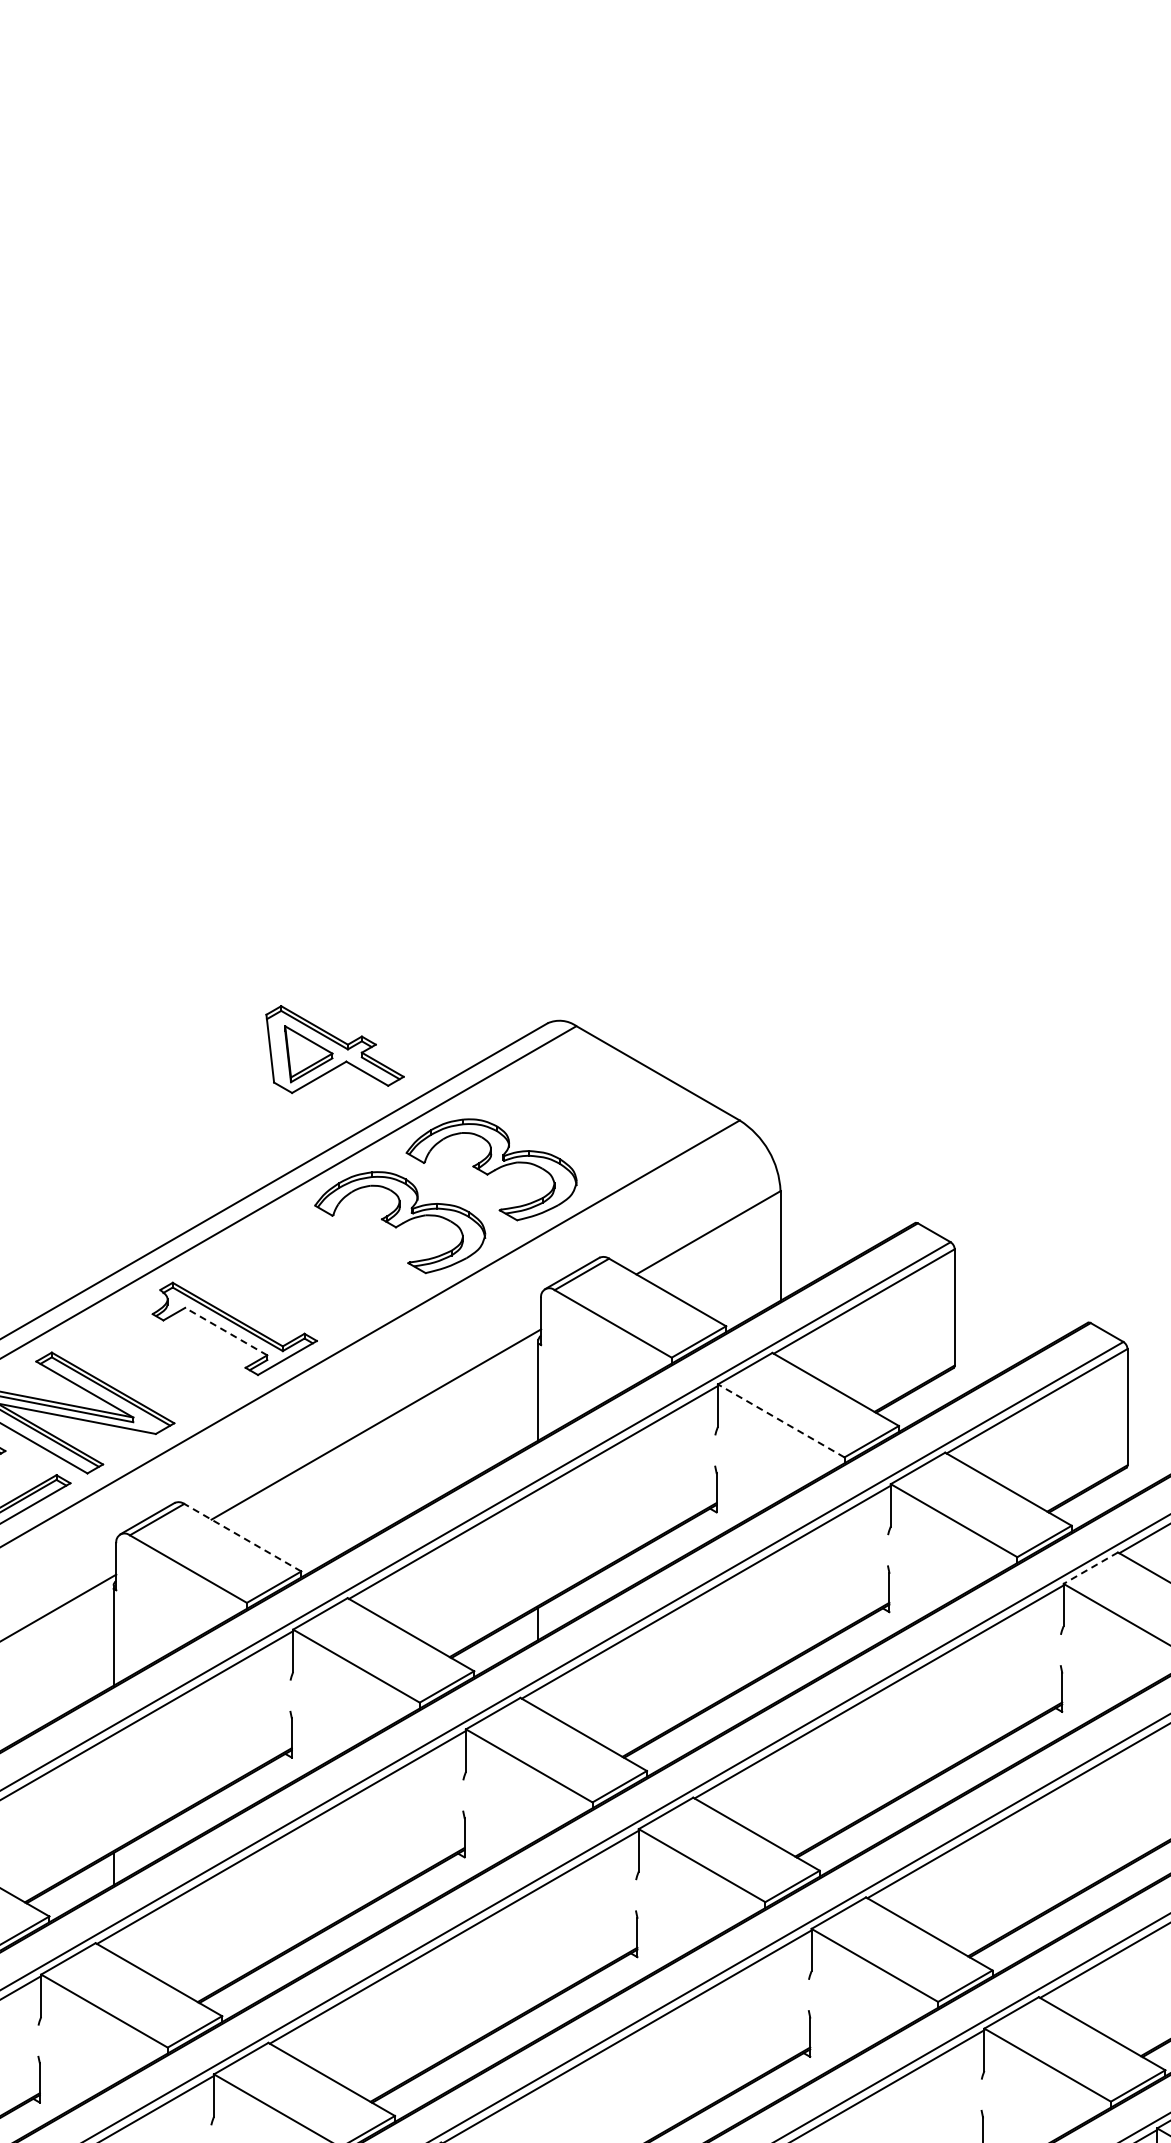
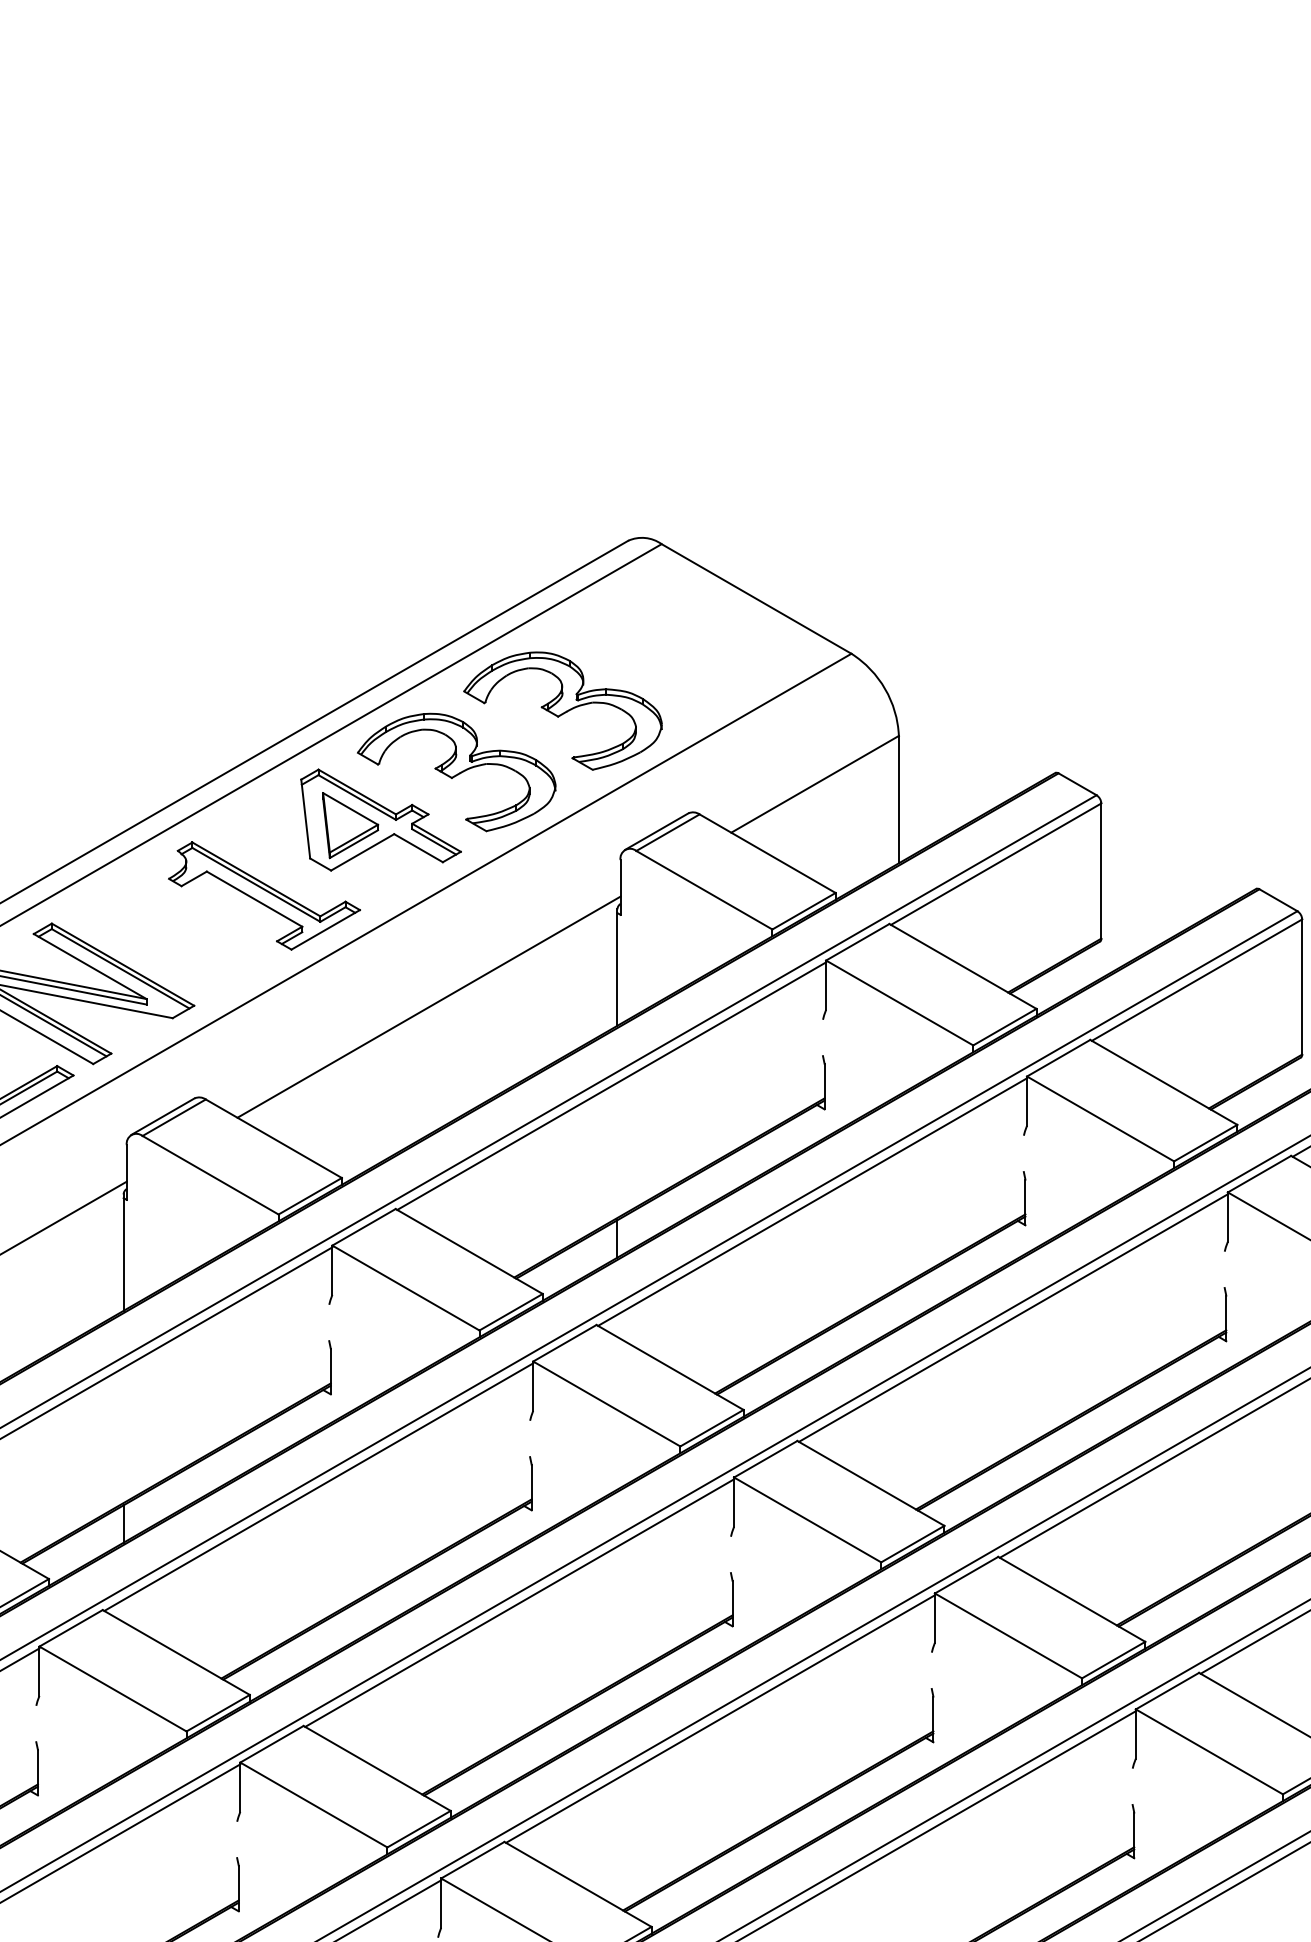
part: (334, 1049) -> (380, 820), moved
line: (225, 1331) -> (253, 899), dashed -> solid
line: (780, 1420) -> (898, 1002), dashed -> solid
line: (242, 1537) -> (273, 1138), dashed -> solid
line: (1090, 1568) -> (1259, 1174), dashed -> solid

